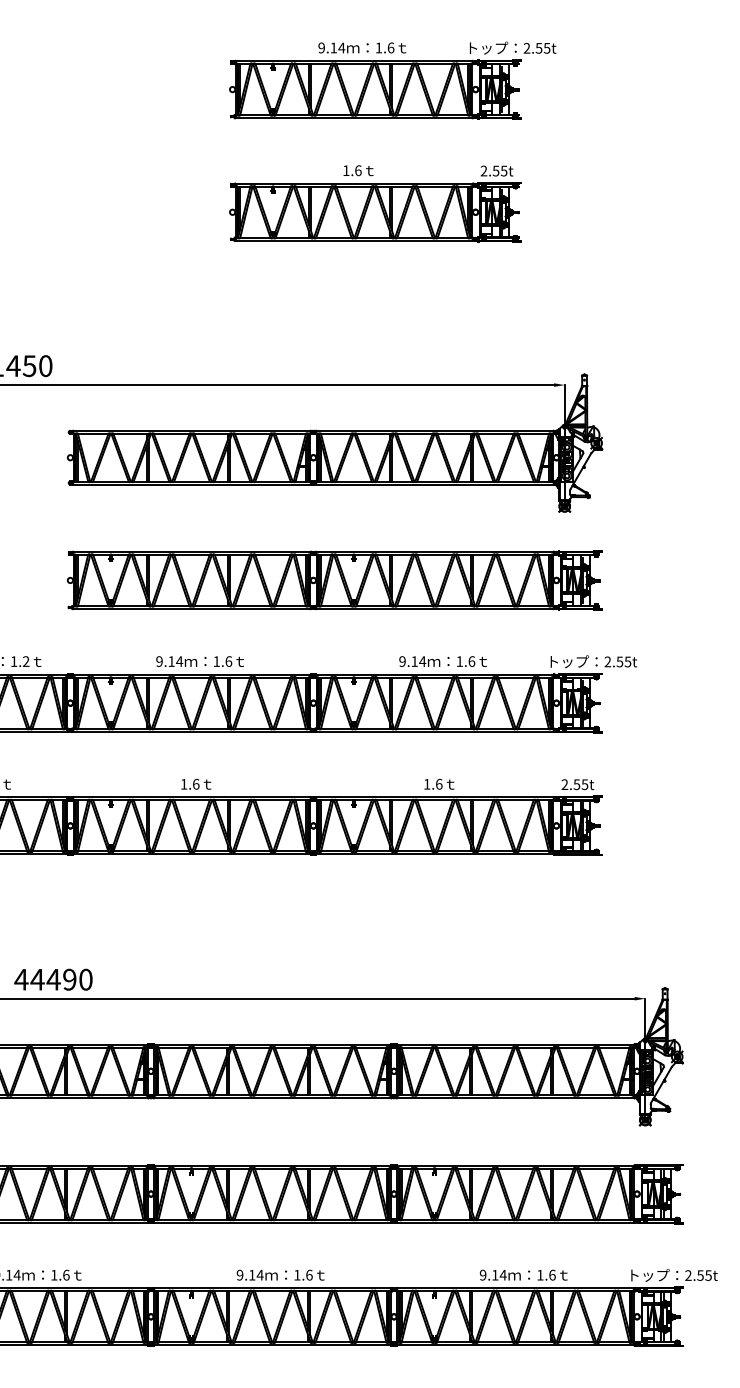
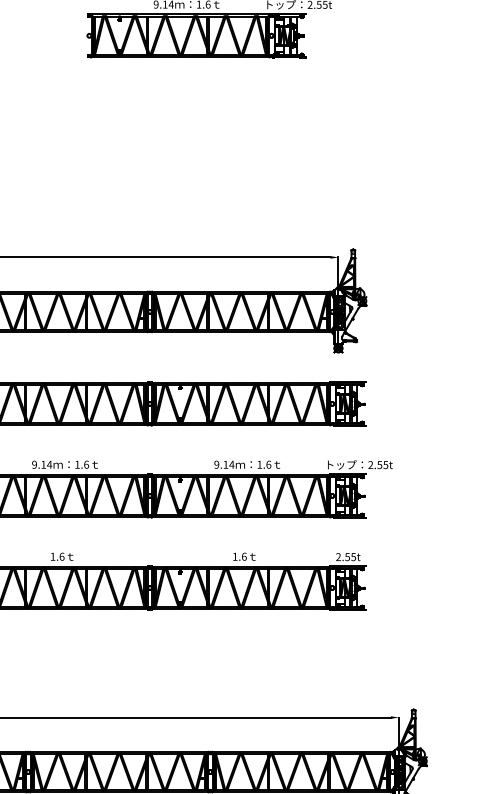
part: (375, 203) -> (196, 121), removed

